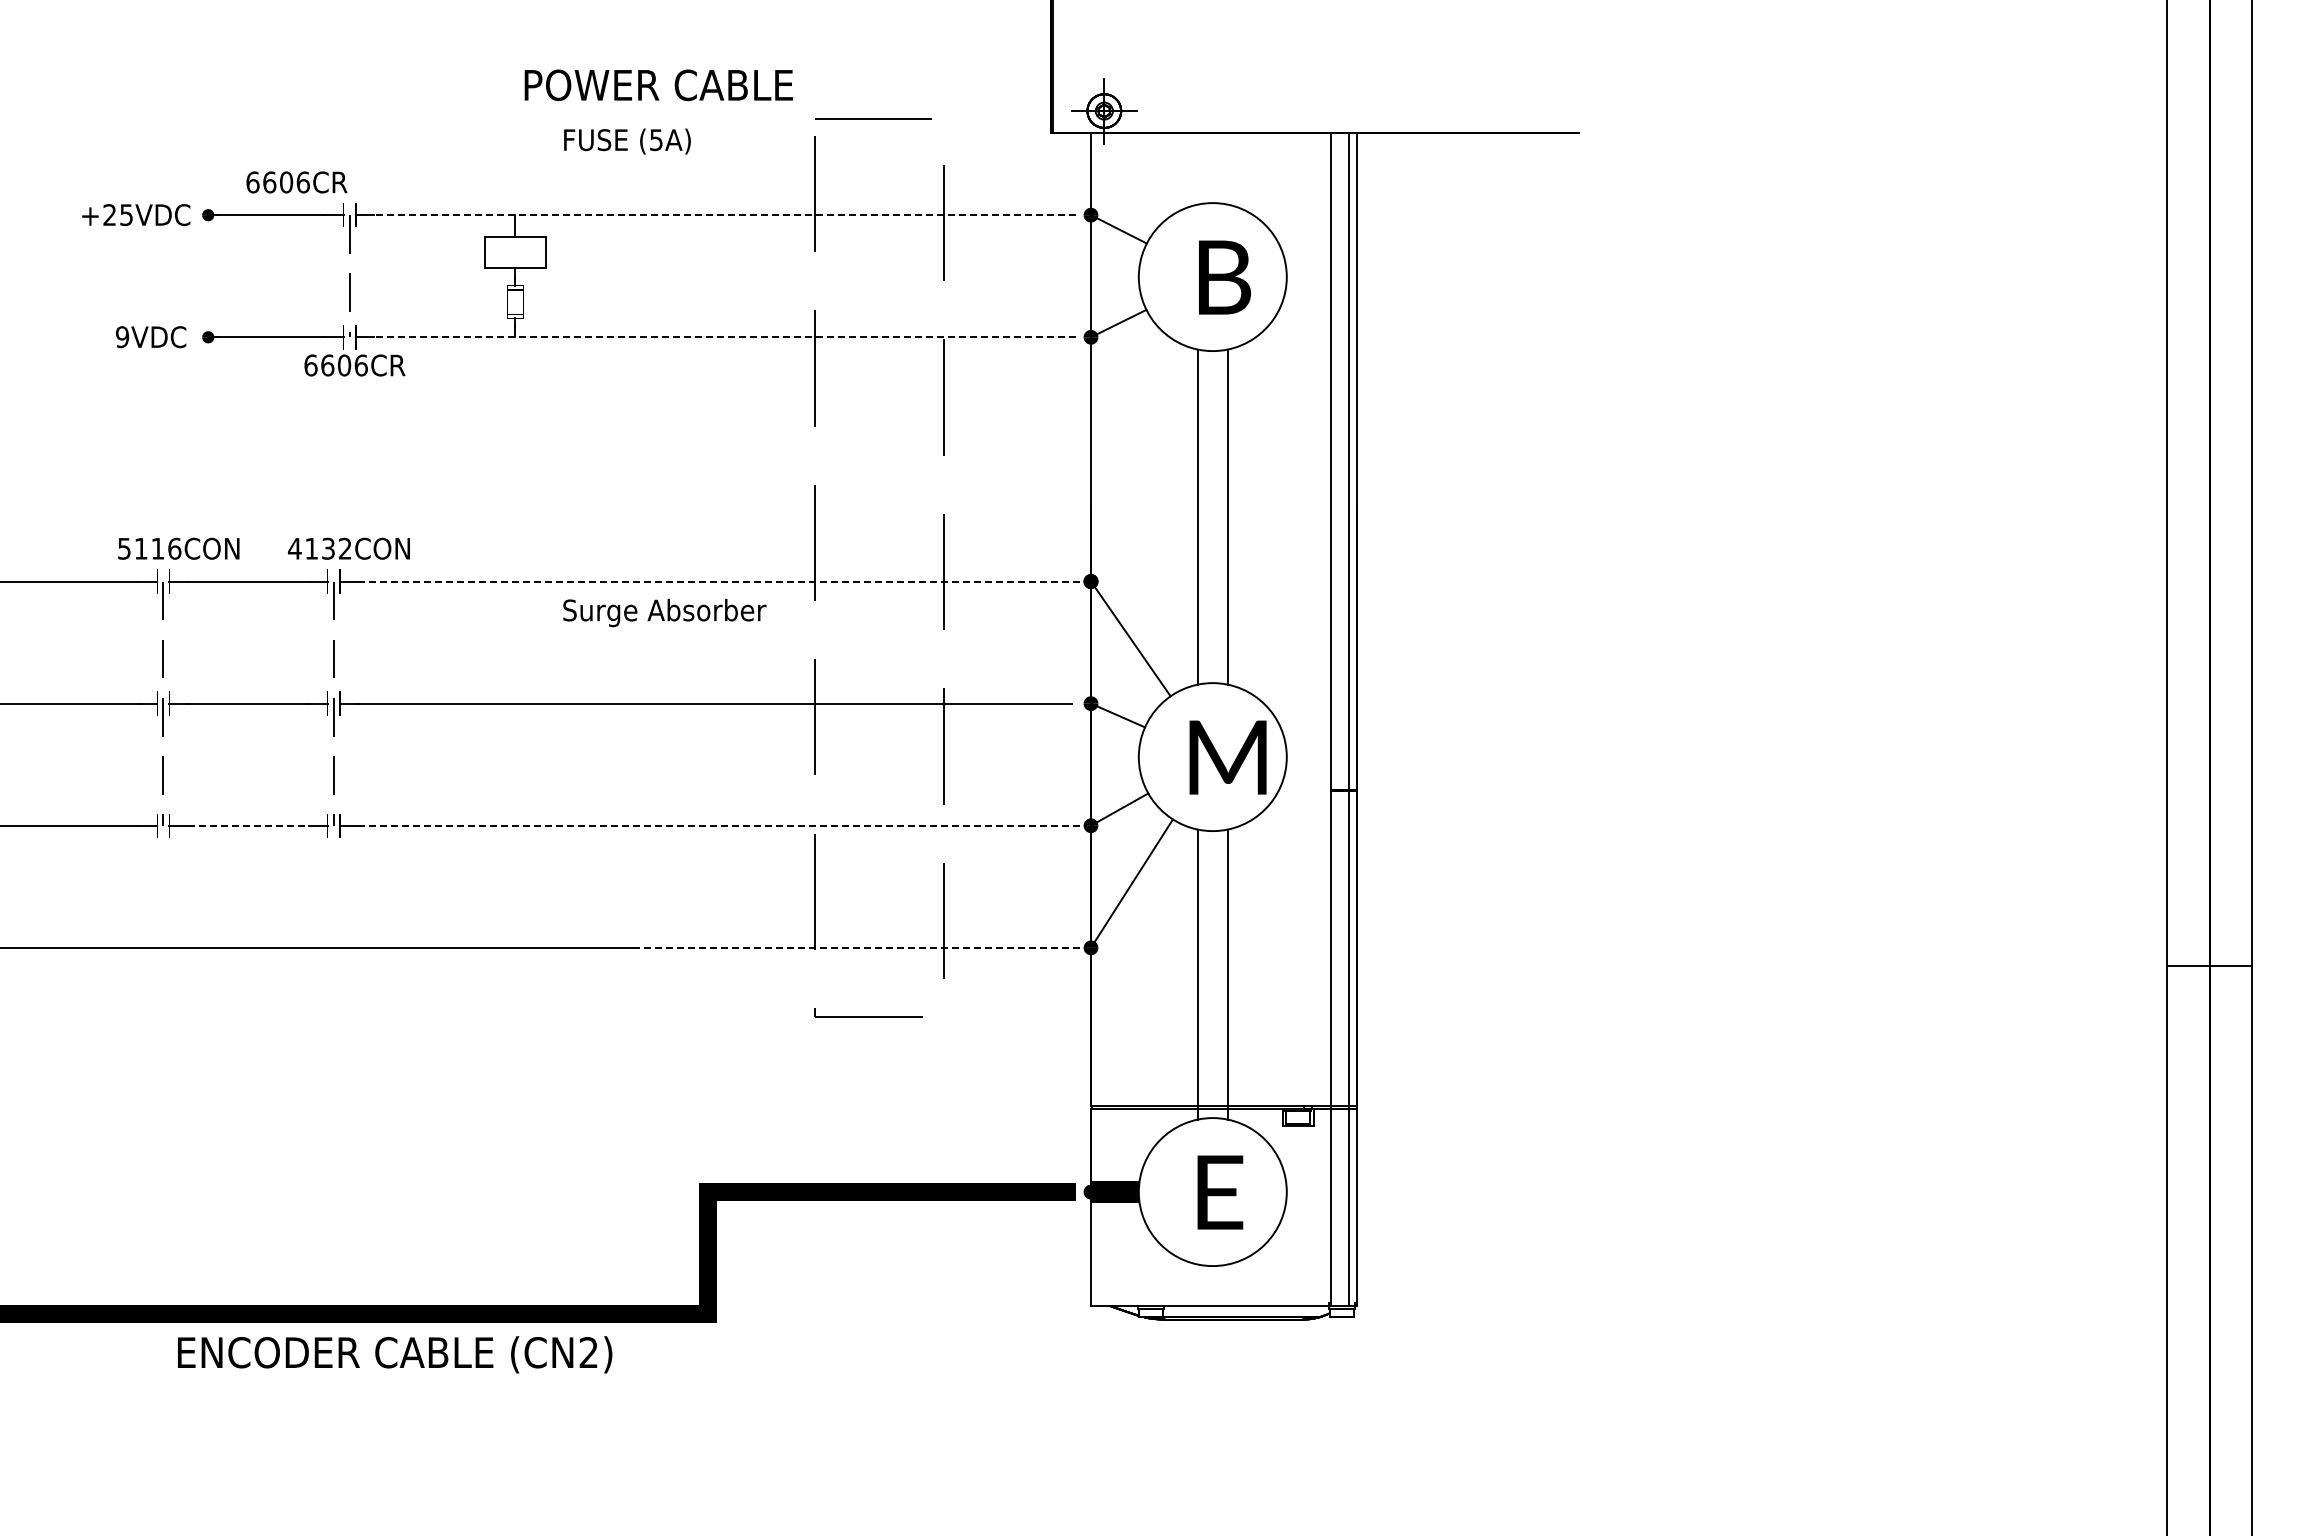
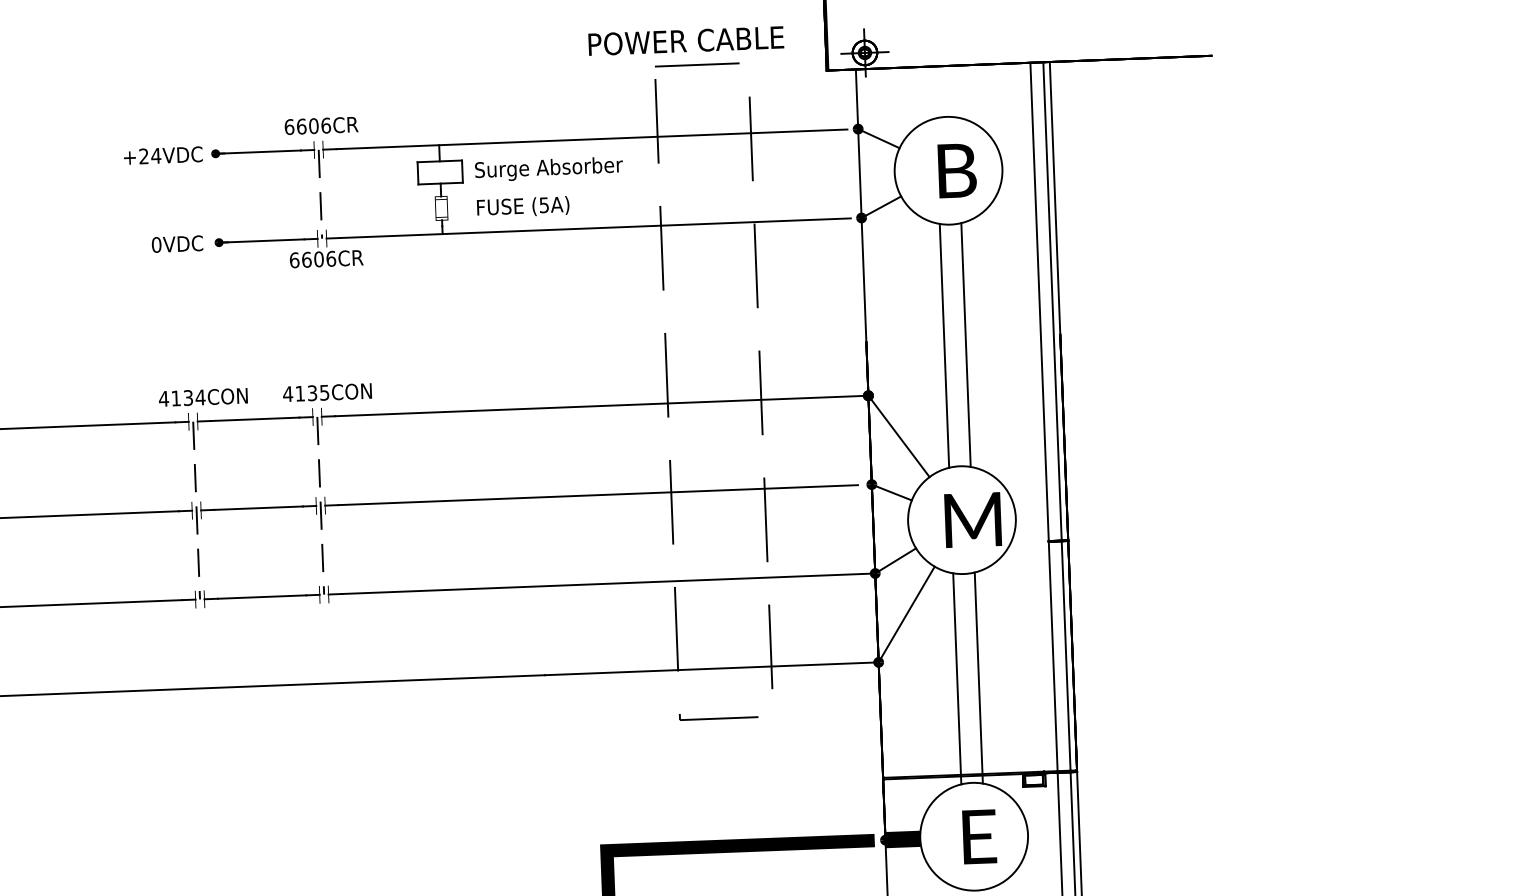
text: (658, 85) -> (686, 41), moved
text: (627, 141) -> (523, 207), moved
text: (296, 182) -> (321, 125), moved
text: (126, 215) -> (156, 156), +25VDC -> +24VDC
line: (725, 215) -> (592, 139), dashed -> solid
text: (122, 337) -> (156, 245), 9VDC -> 0VDC
line: (725, 337) -> (595, 228), dashed -> solid
text: (149, 548) -> (182, 398), 5116CON -> 4134CON
text: (344, 548) -> (324, 392), 4132CON -> 4135CON
line: (722, 581) -> (600, 406), dashed -> solid
text: (664, 612) -> (548, 168), moved
line: (248, 825) -> (262, 596), dashed -> solid
line: (722, 825) -> (607, 583), dashed -> solid
line: (860, 947) -> (710, 668), dashed -> solid

